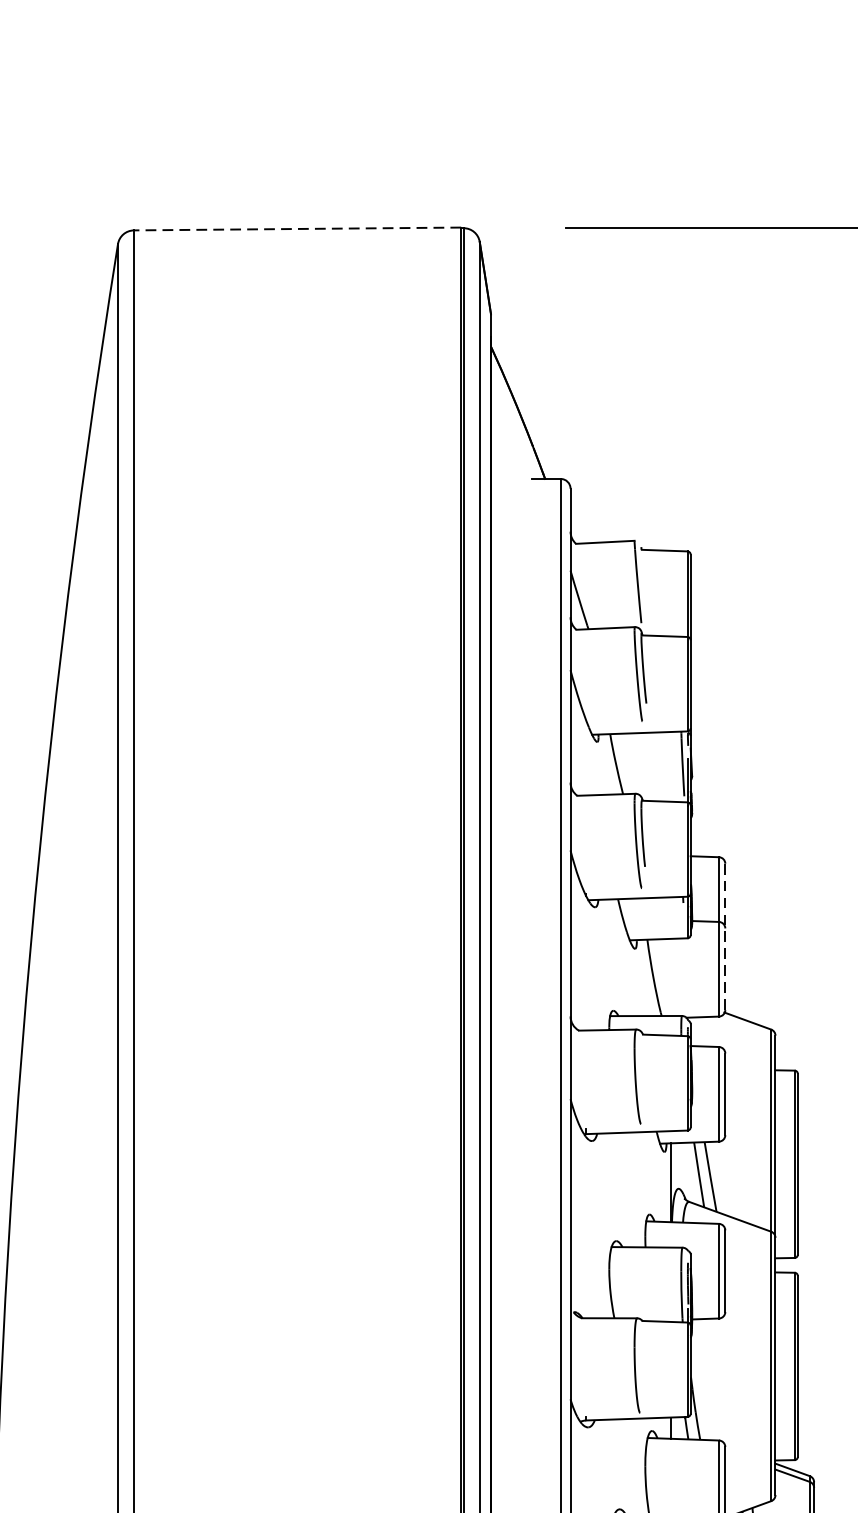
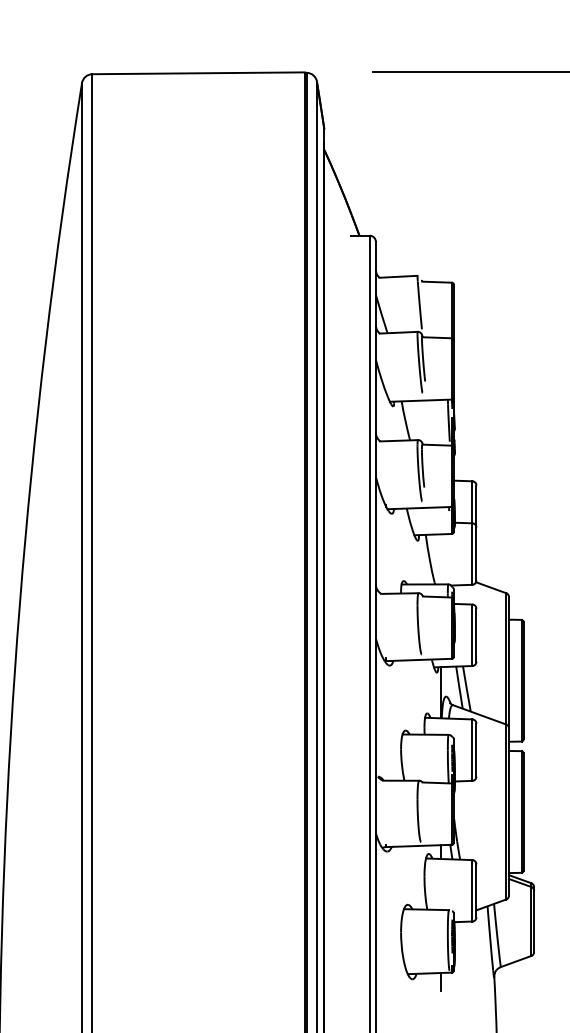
line: (297, 229) -> (198, 73), dashed -> solid
line: (725, 937) -> (476, 533), dashed -> solid

